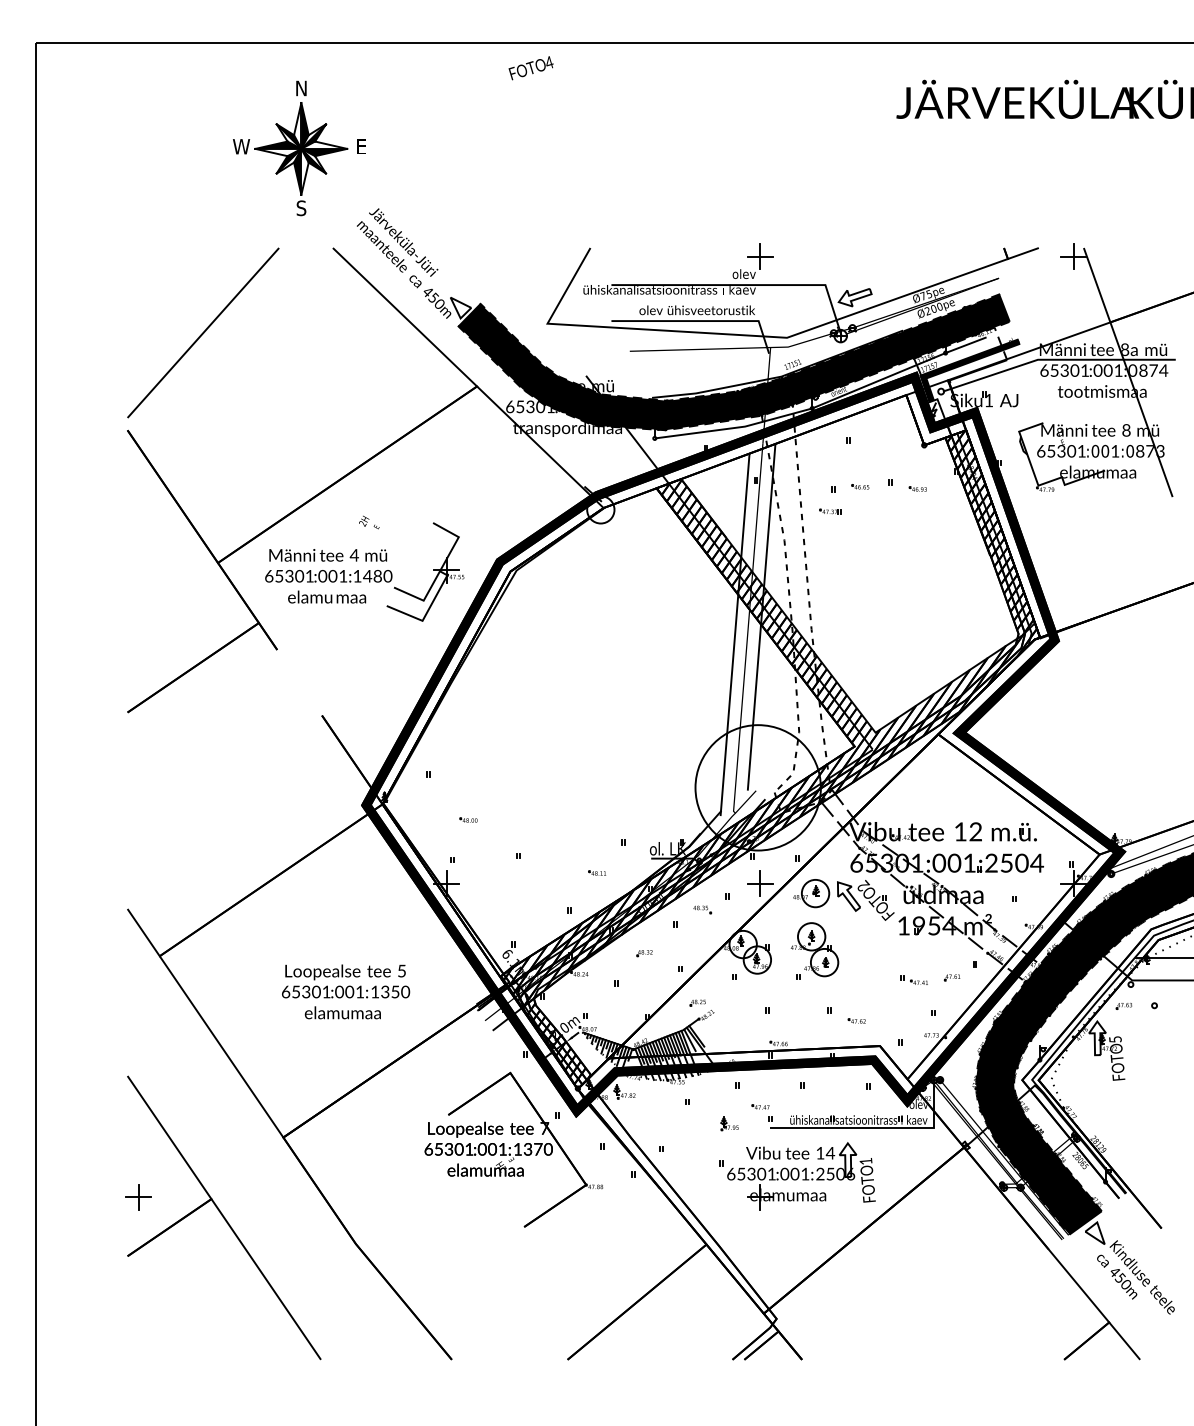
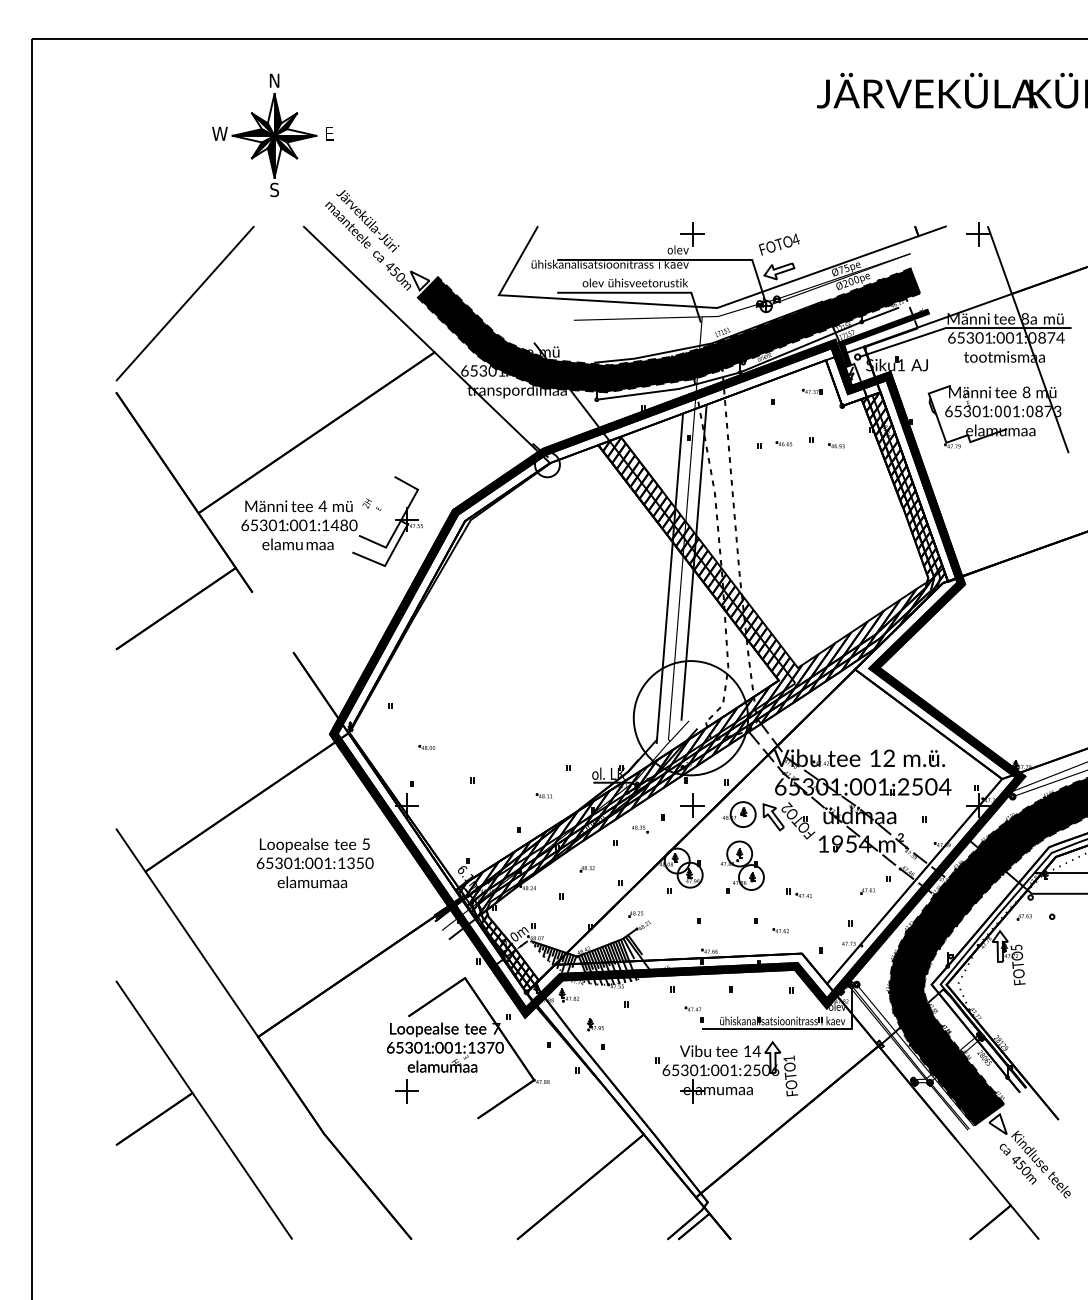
text: (530, 68) -> (778, 244), moved
part: (830, 511) -> (812, 391), moved
text: (369, 522) -> (372, 504), moved
part: (913, 979) -> (798, 892), moved
text: (346, 991) -> (315, 862), moved
part: (729, 1123) -> (595, 1024), moved
part: (138, 1197) -> (406, 1091), moved

